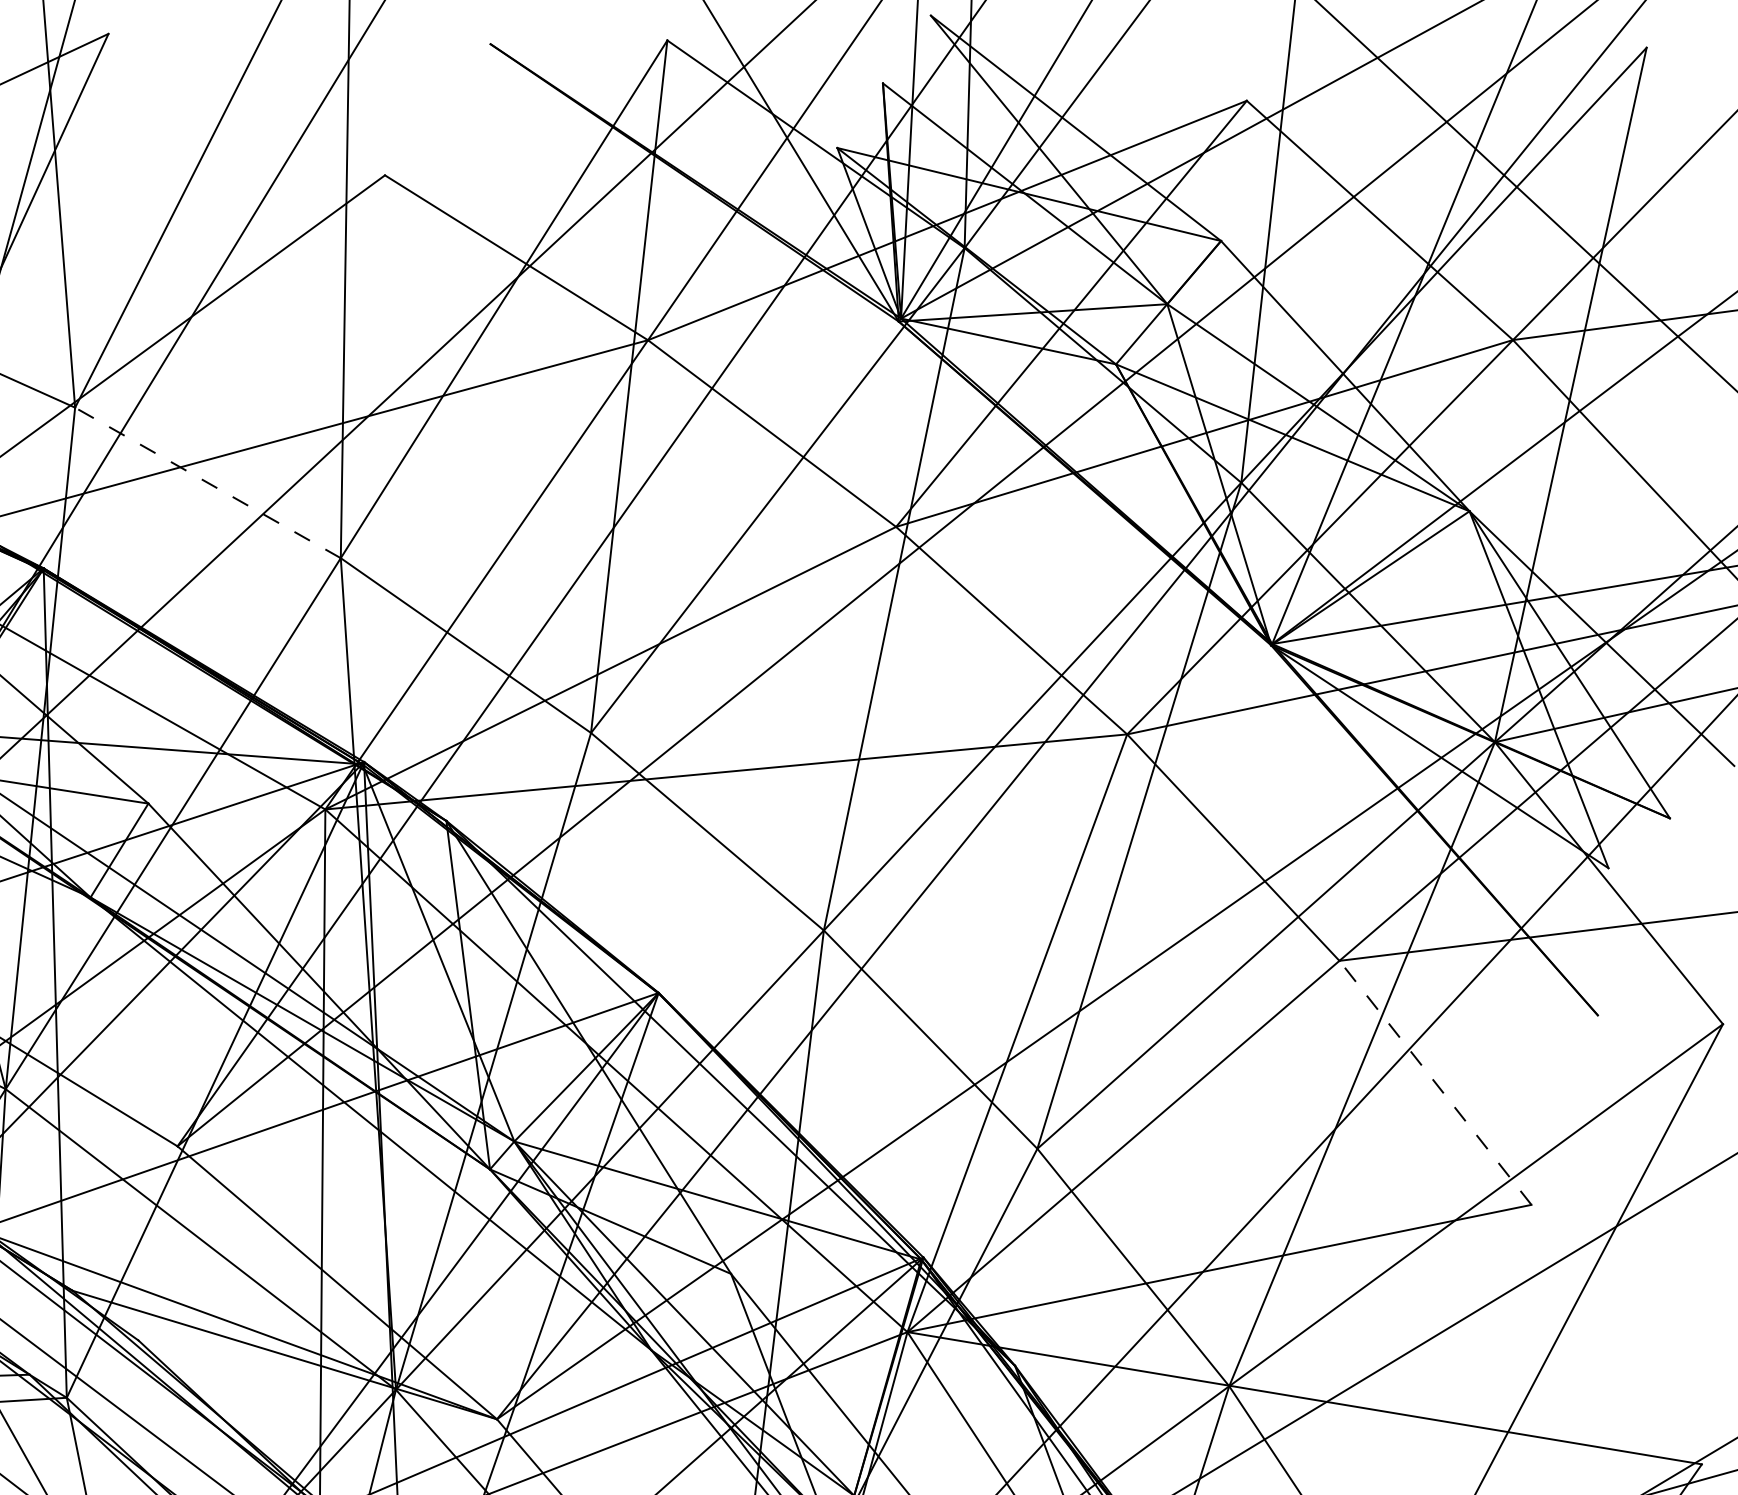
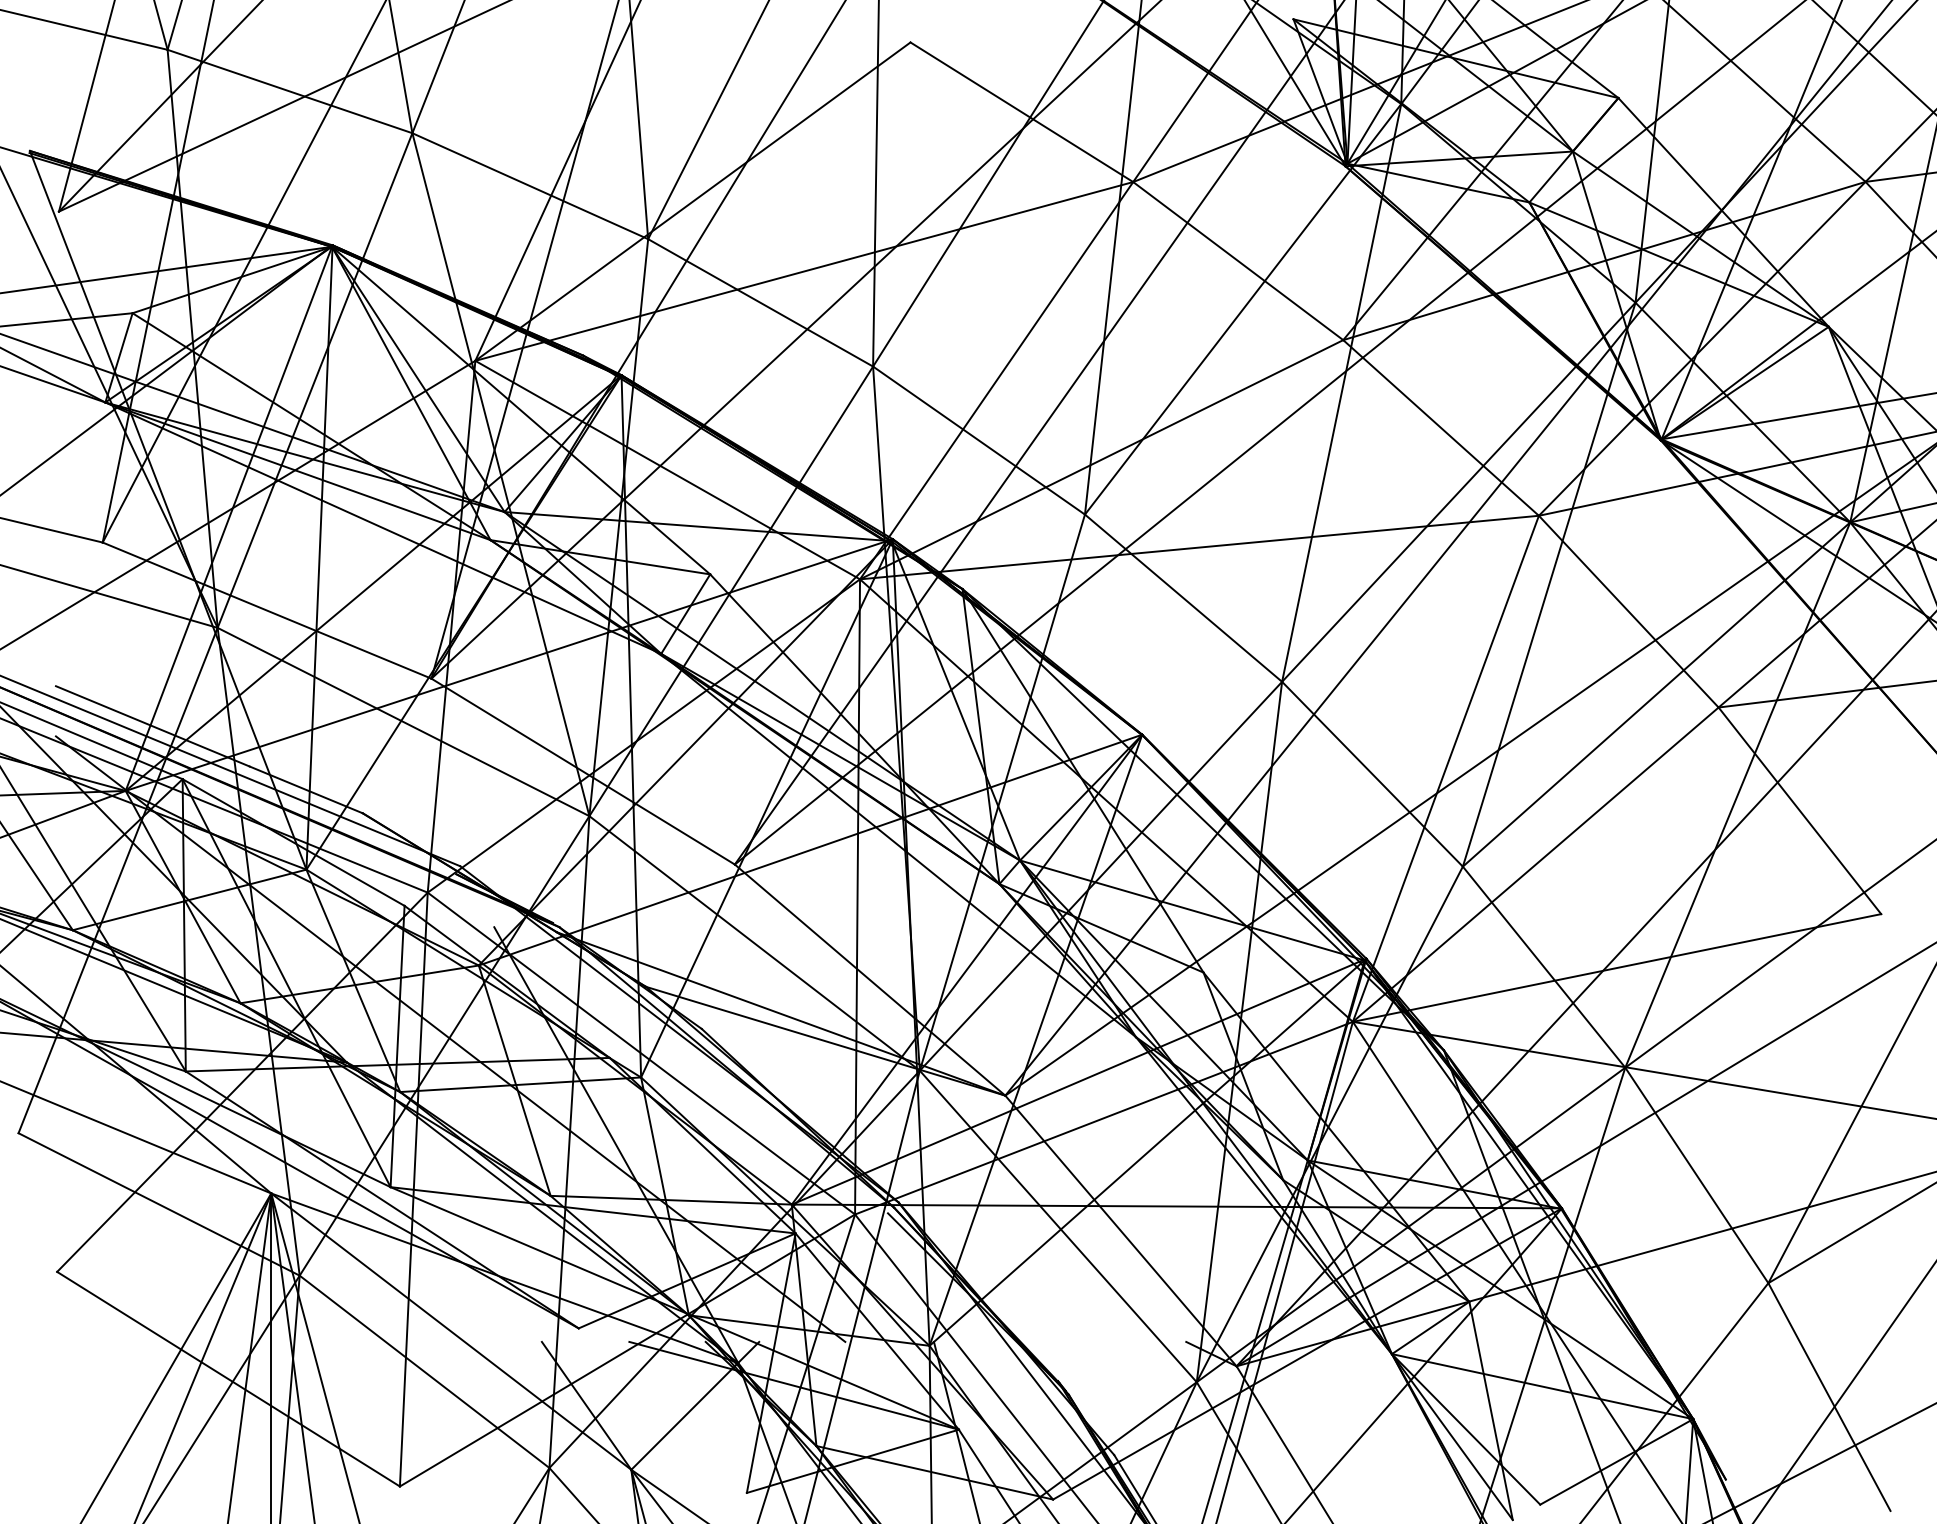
line: (207, 482) -> (760, 302), dashed -> solid
line: (1434, 1082) -> (1799, 810), dashed -> solid

